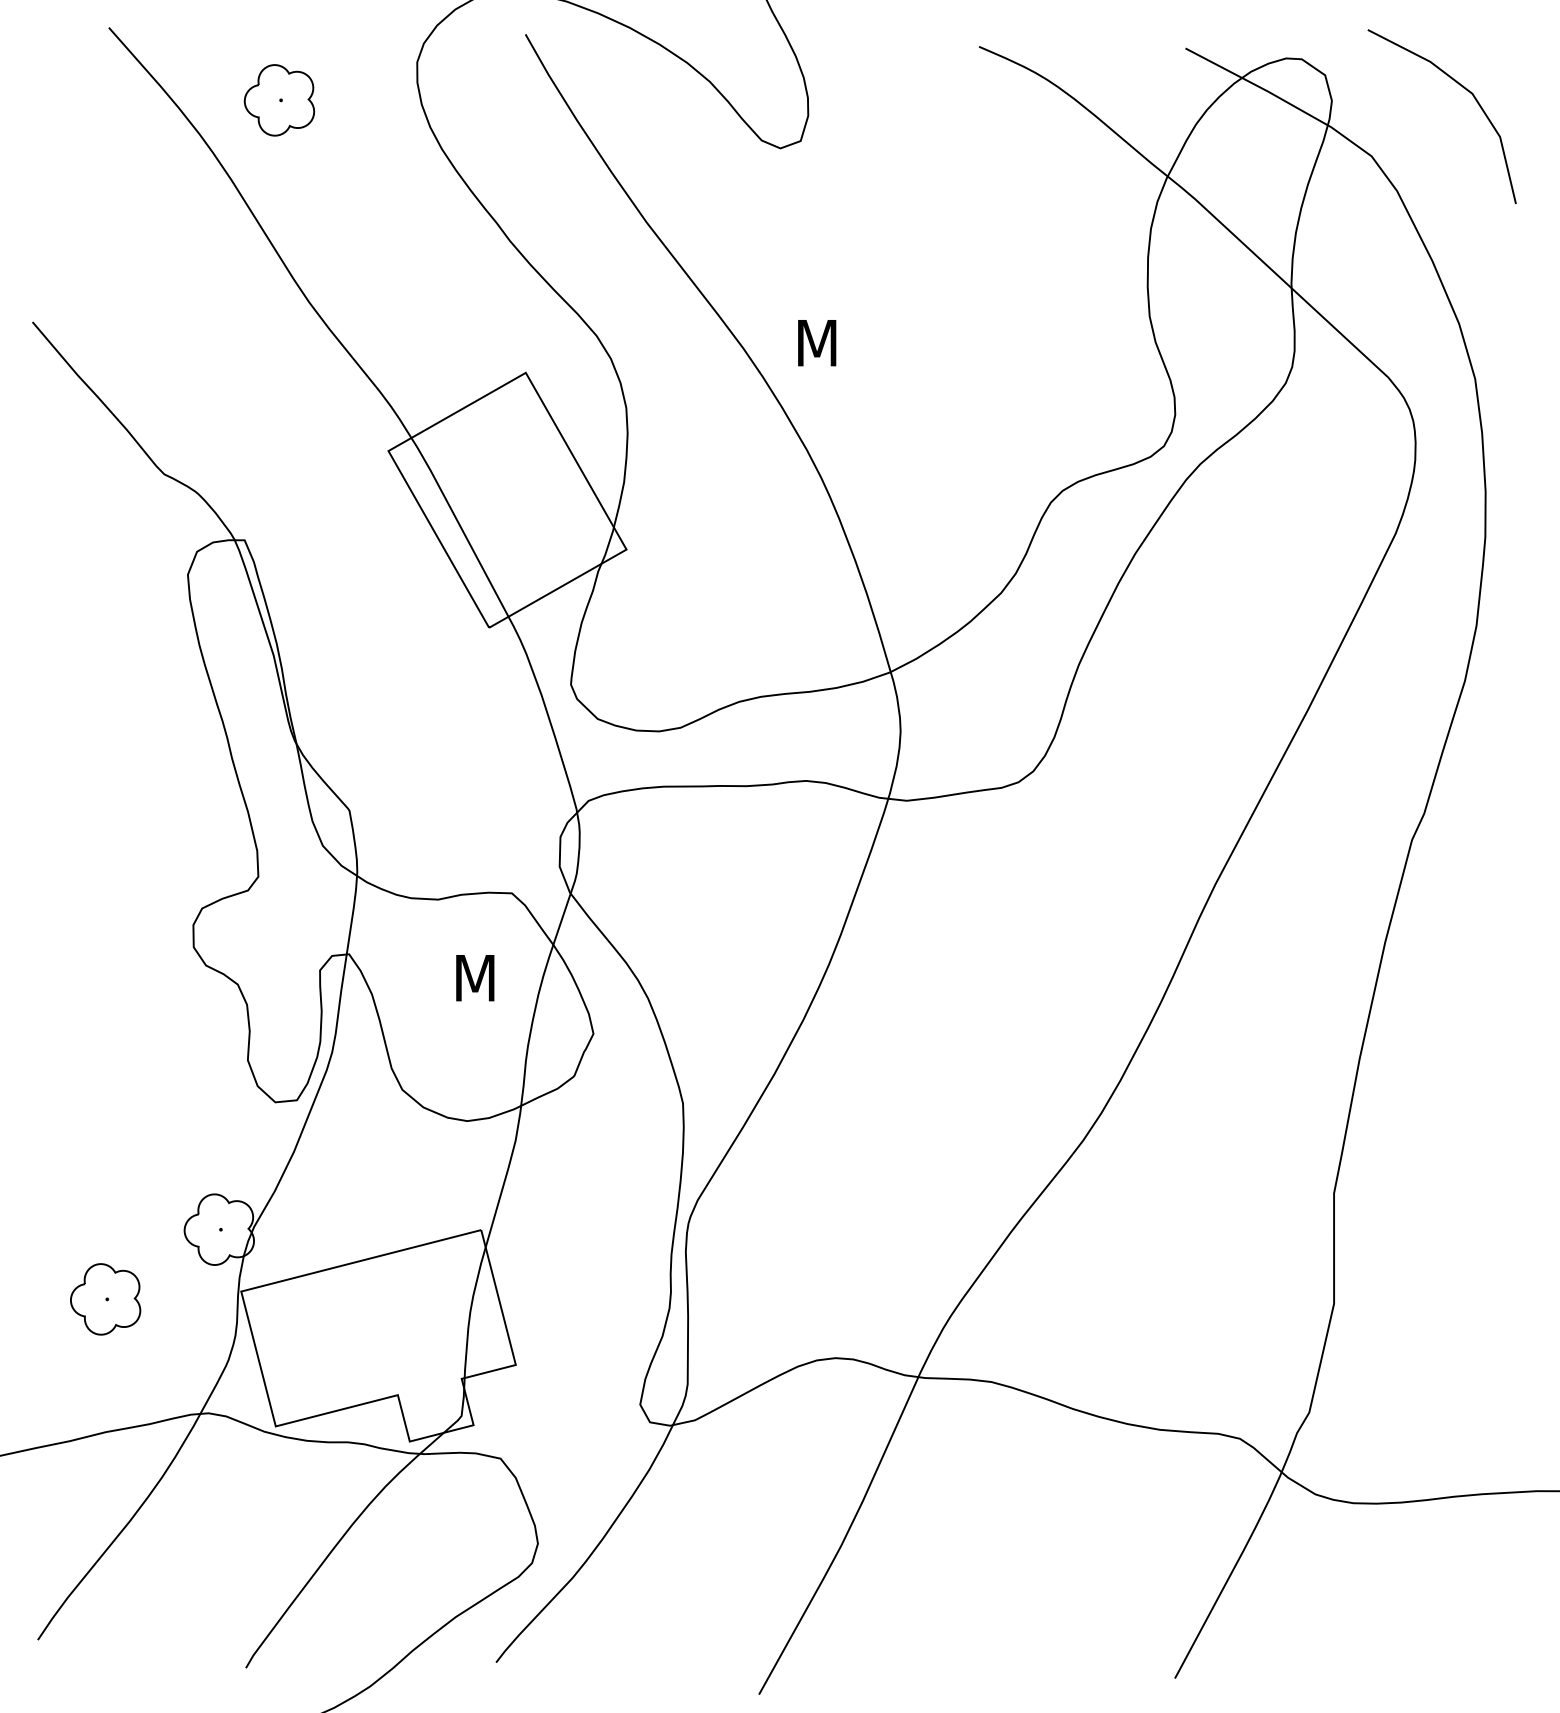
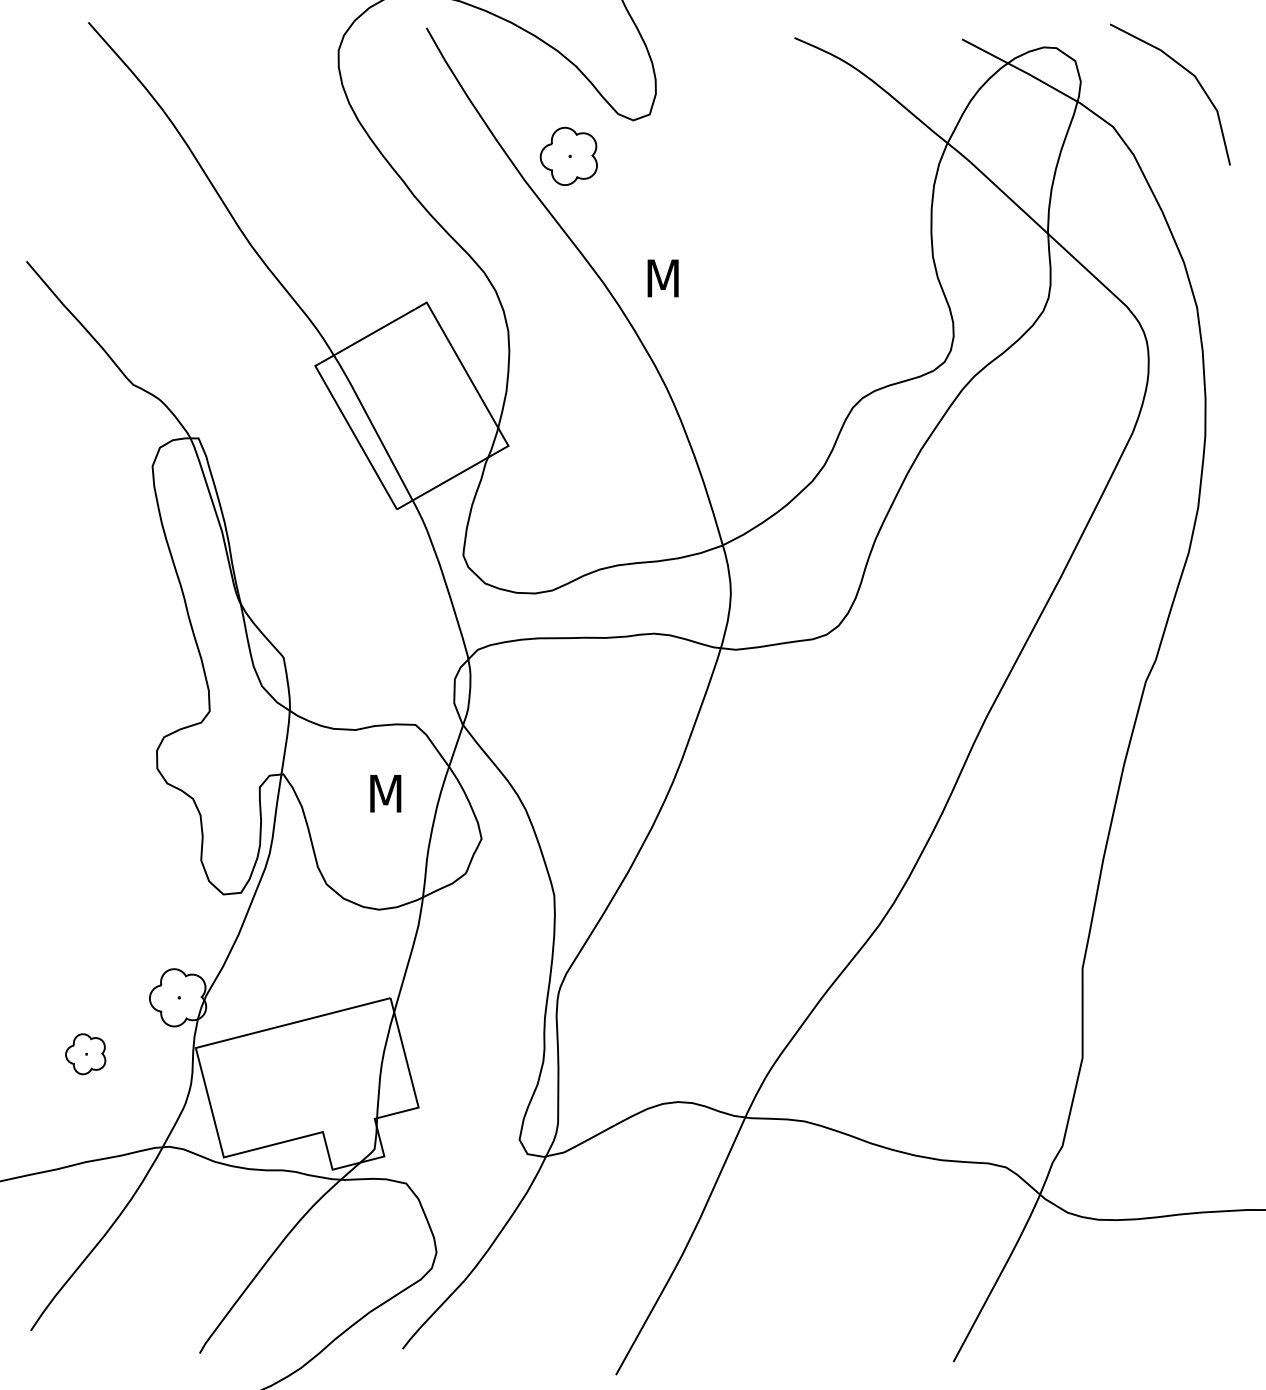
part: (279, 99) -> (568, 155), moved
part: (105, 1298) -> (85, 1053), size x0.7

